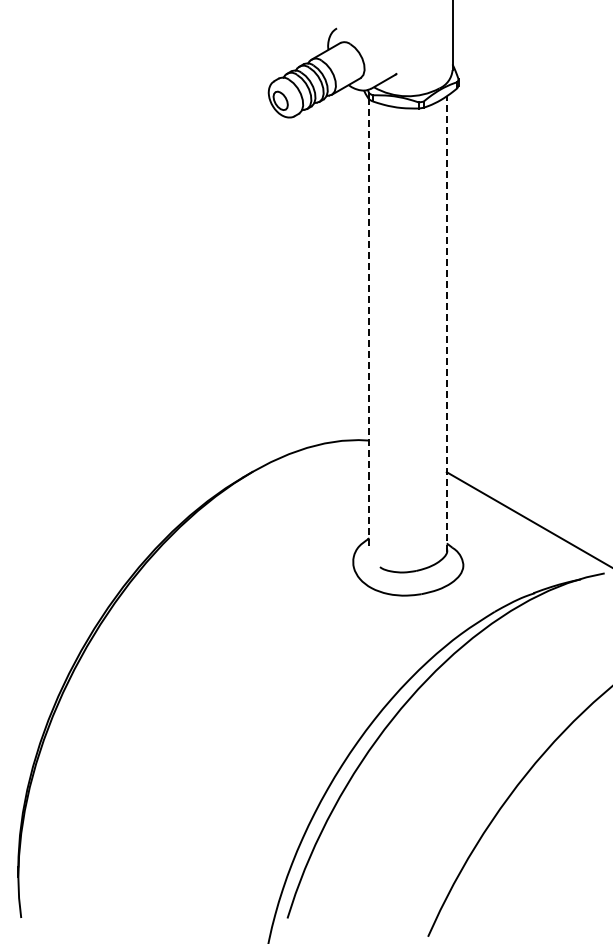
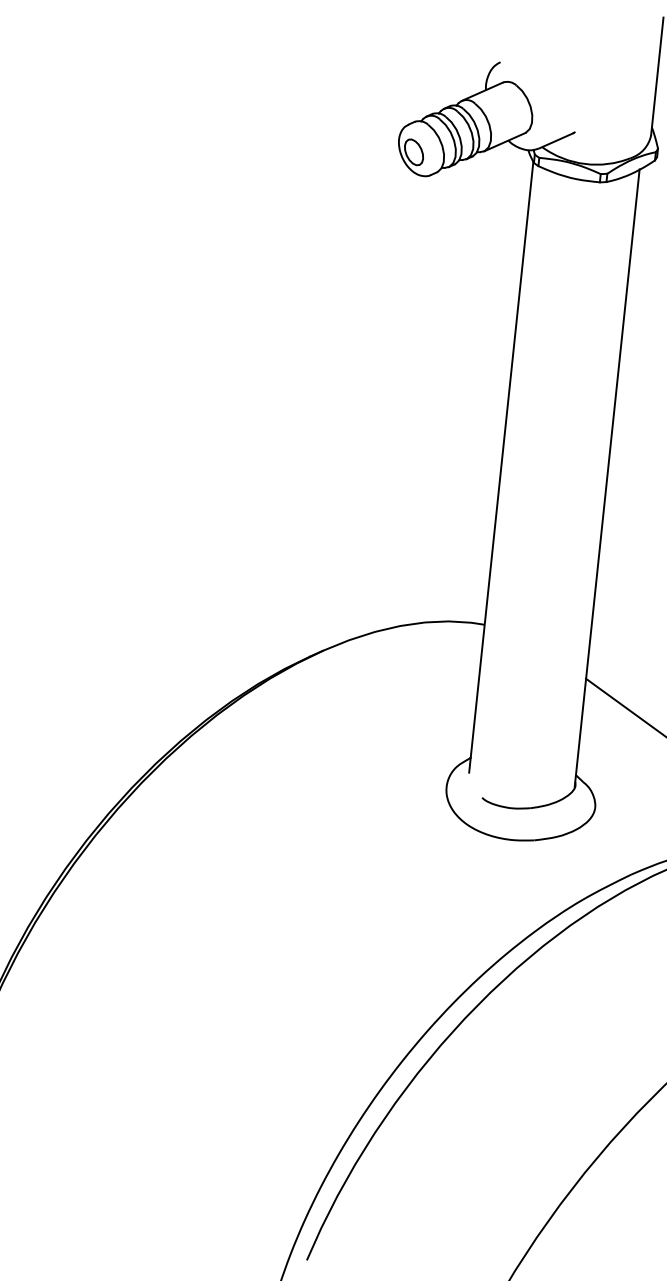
line: (446, 323) -> (606, 477), dashed -> solid
line: (368, 324) -> (501, 467), dashed -> solid

